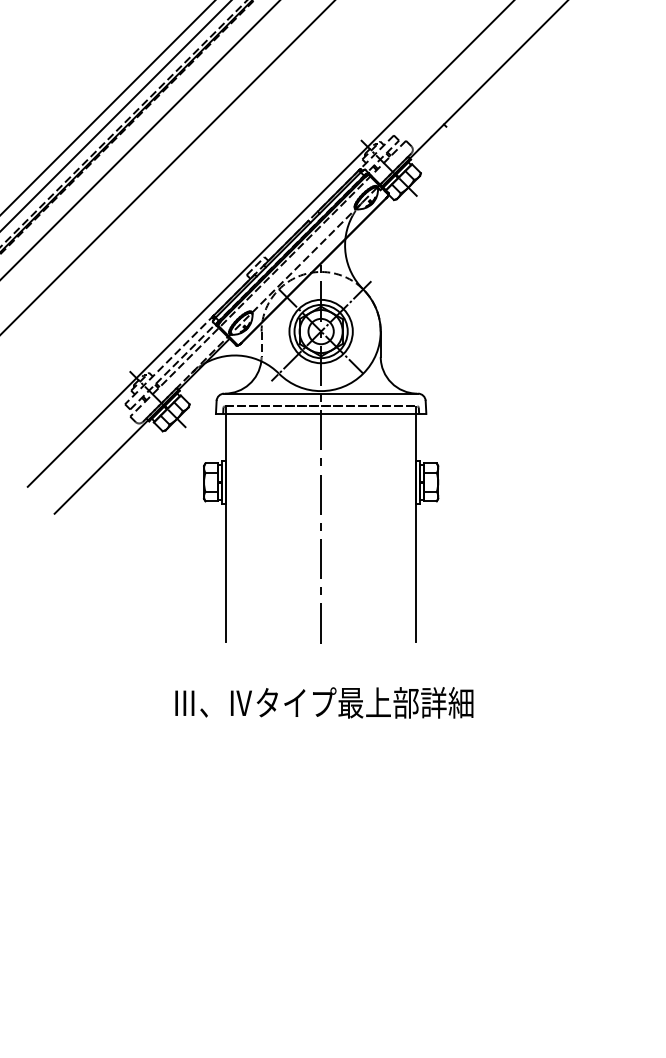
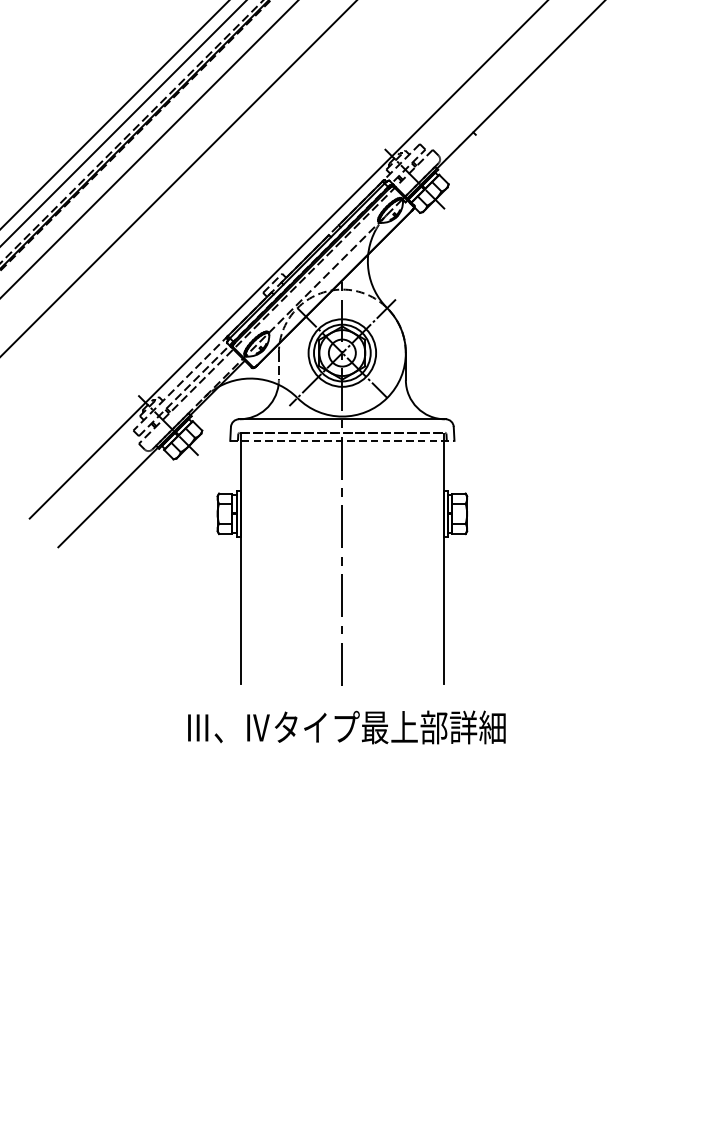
line: (321, 413) -> (342, 440), solid -> dashed
text: (324, 702) -> (347, 727), moved

